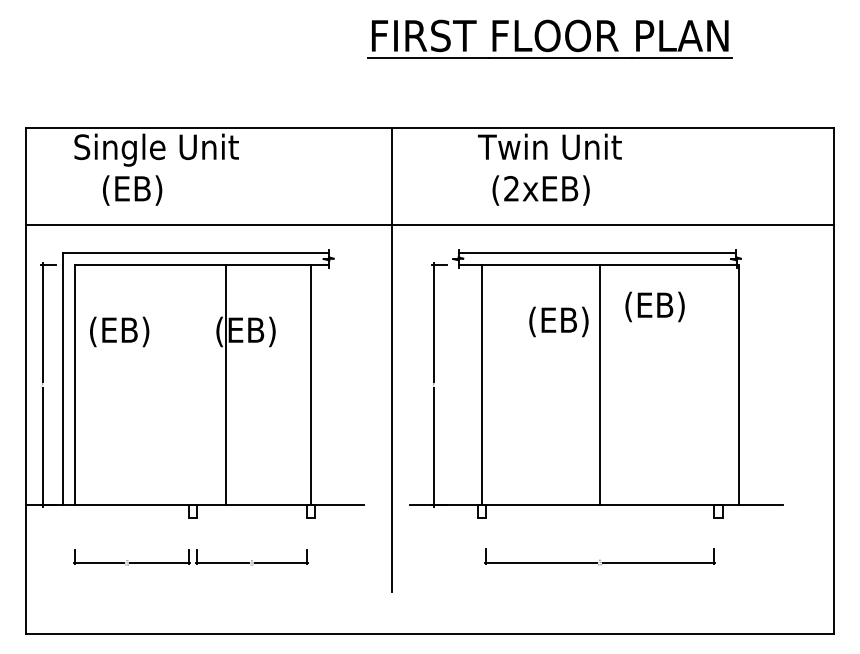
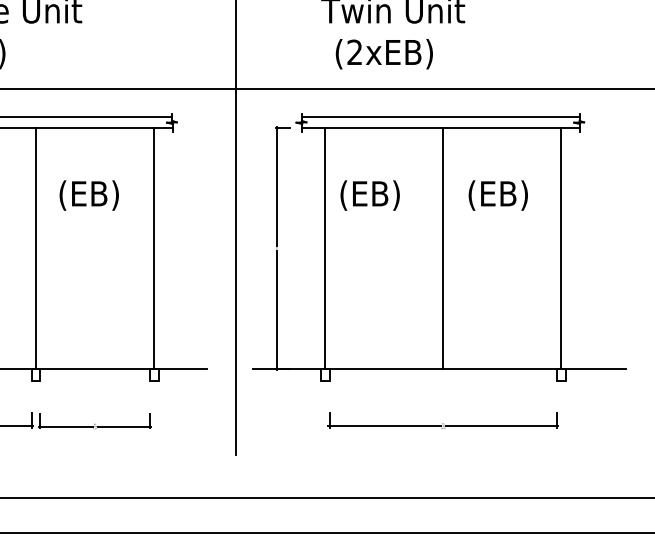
text: (654, 306) -> (497, 195), moved
text: (558, 321) -> (369, 195), moved
line: (225, 384) -> (35, 248), moved
line: (739, 384) -> (561, 248), moved

